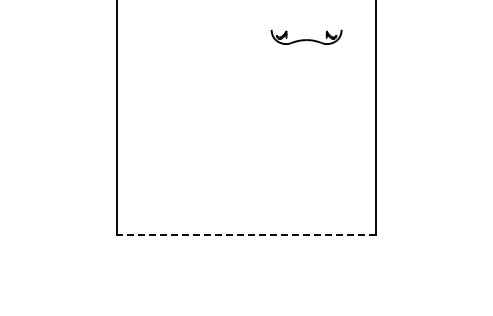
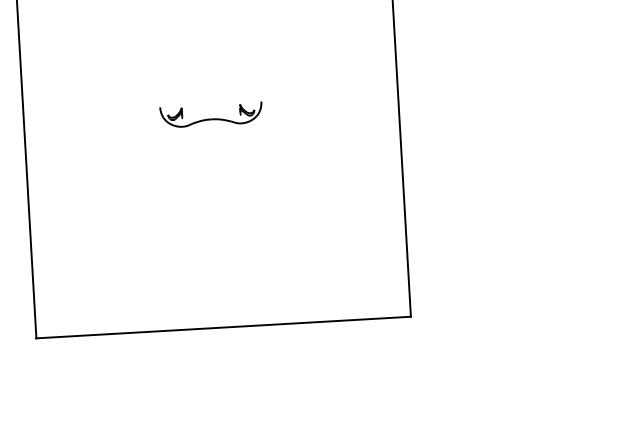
part: (306, 36) -> (211, 114), moved
line: (246, 235) -> (223, 328), dashed -> solid

